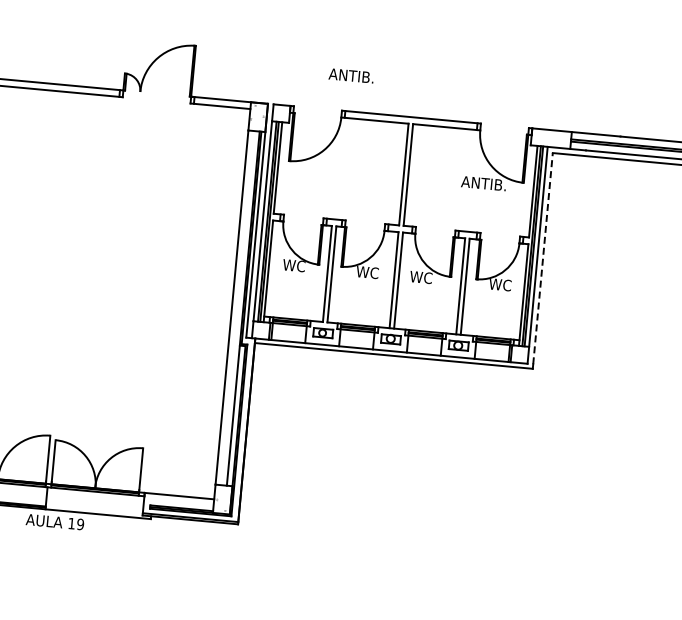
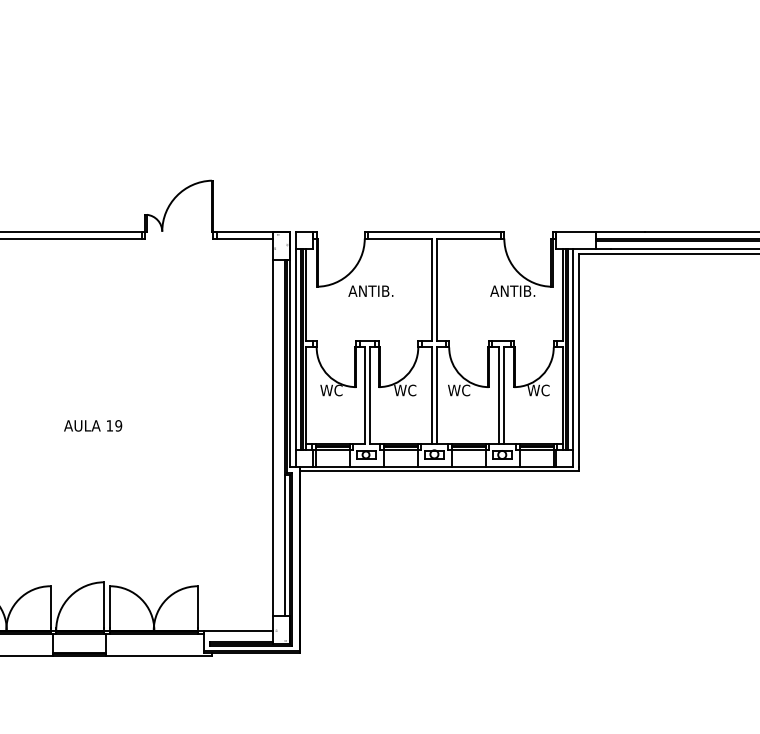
text: (351, 75) -> (370, 290), moved
line: (542, 258) -> (578, 360), dashed -> solid
text: (55, 521) -> (93, 425), moved

